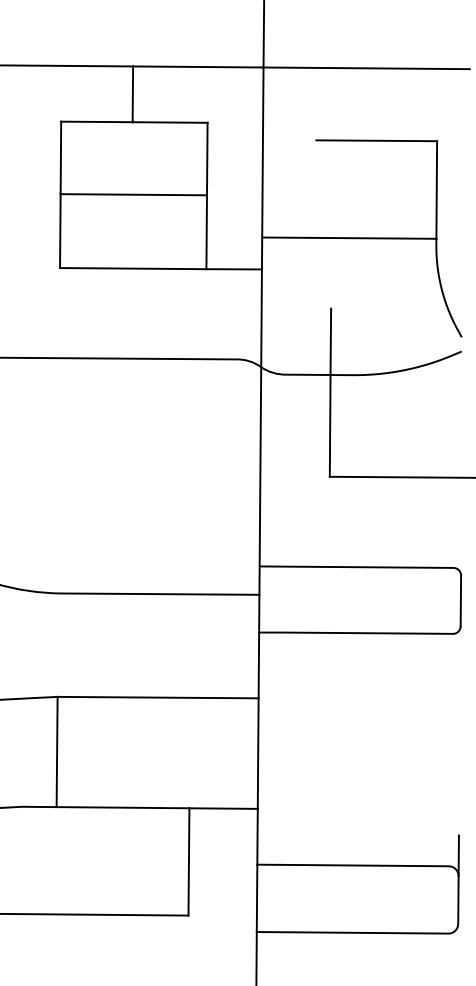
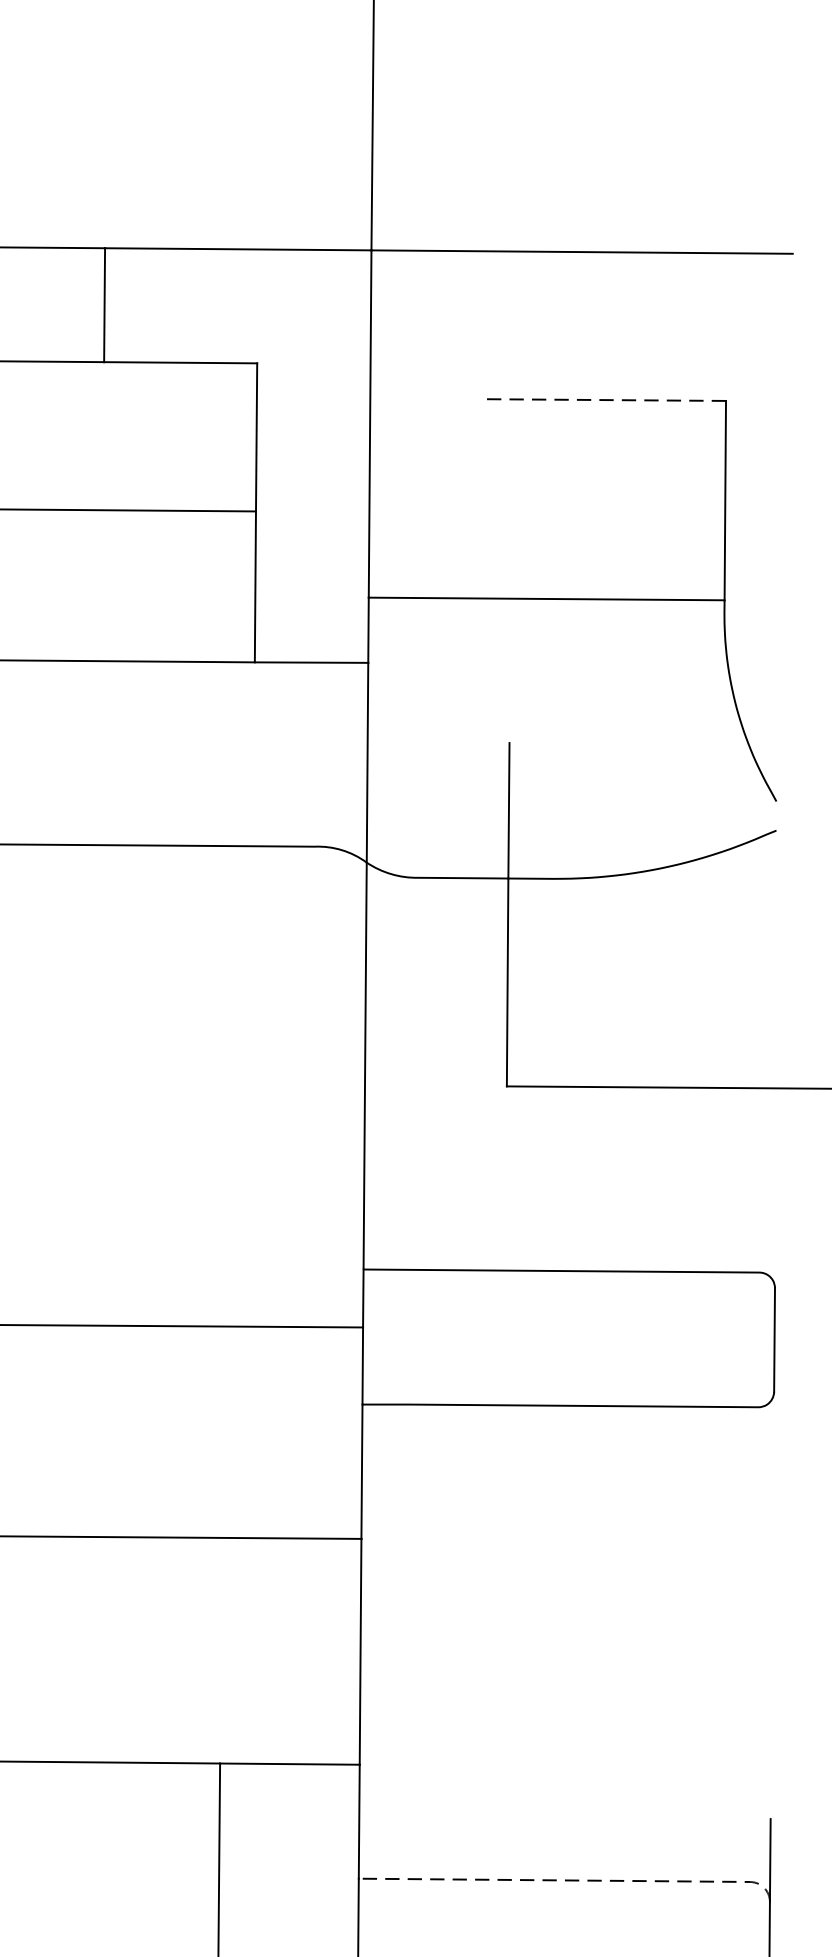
line: (376, 140) -> (602, 399), solid -> dashed
line: (364, 865) -> (577, 1880), solid -> dashed

